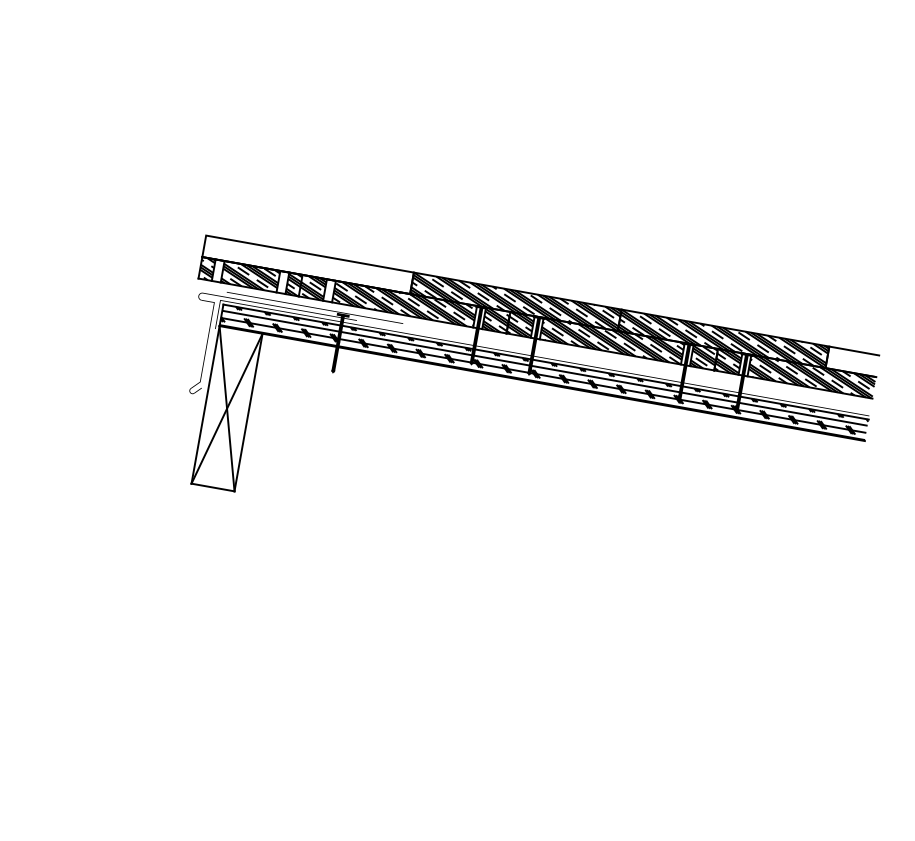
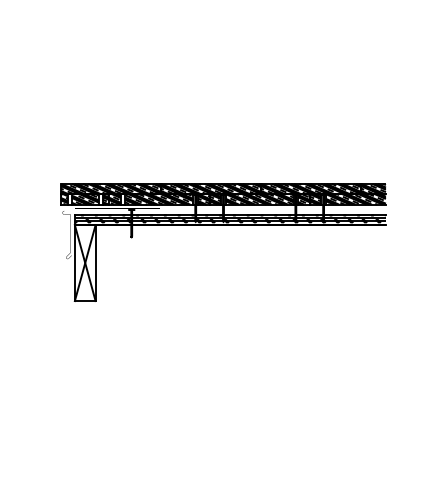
hatch: (309, 263) -> (111, 188), added
hatch: (852, 360) -> (373, 188), added

